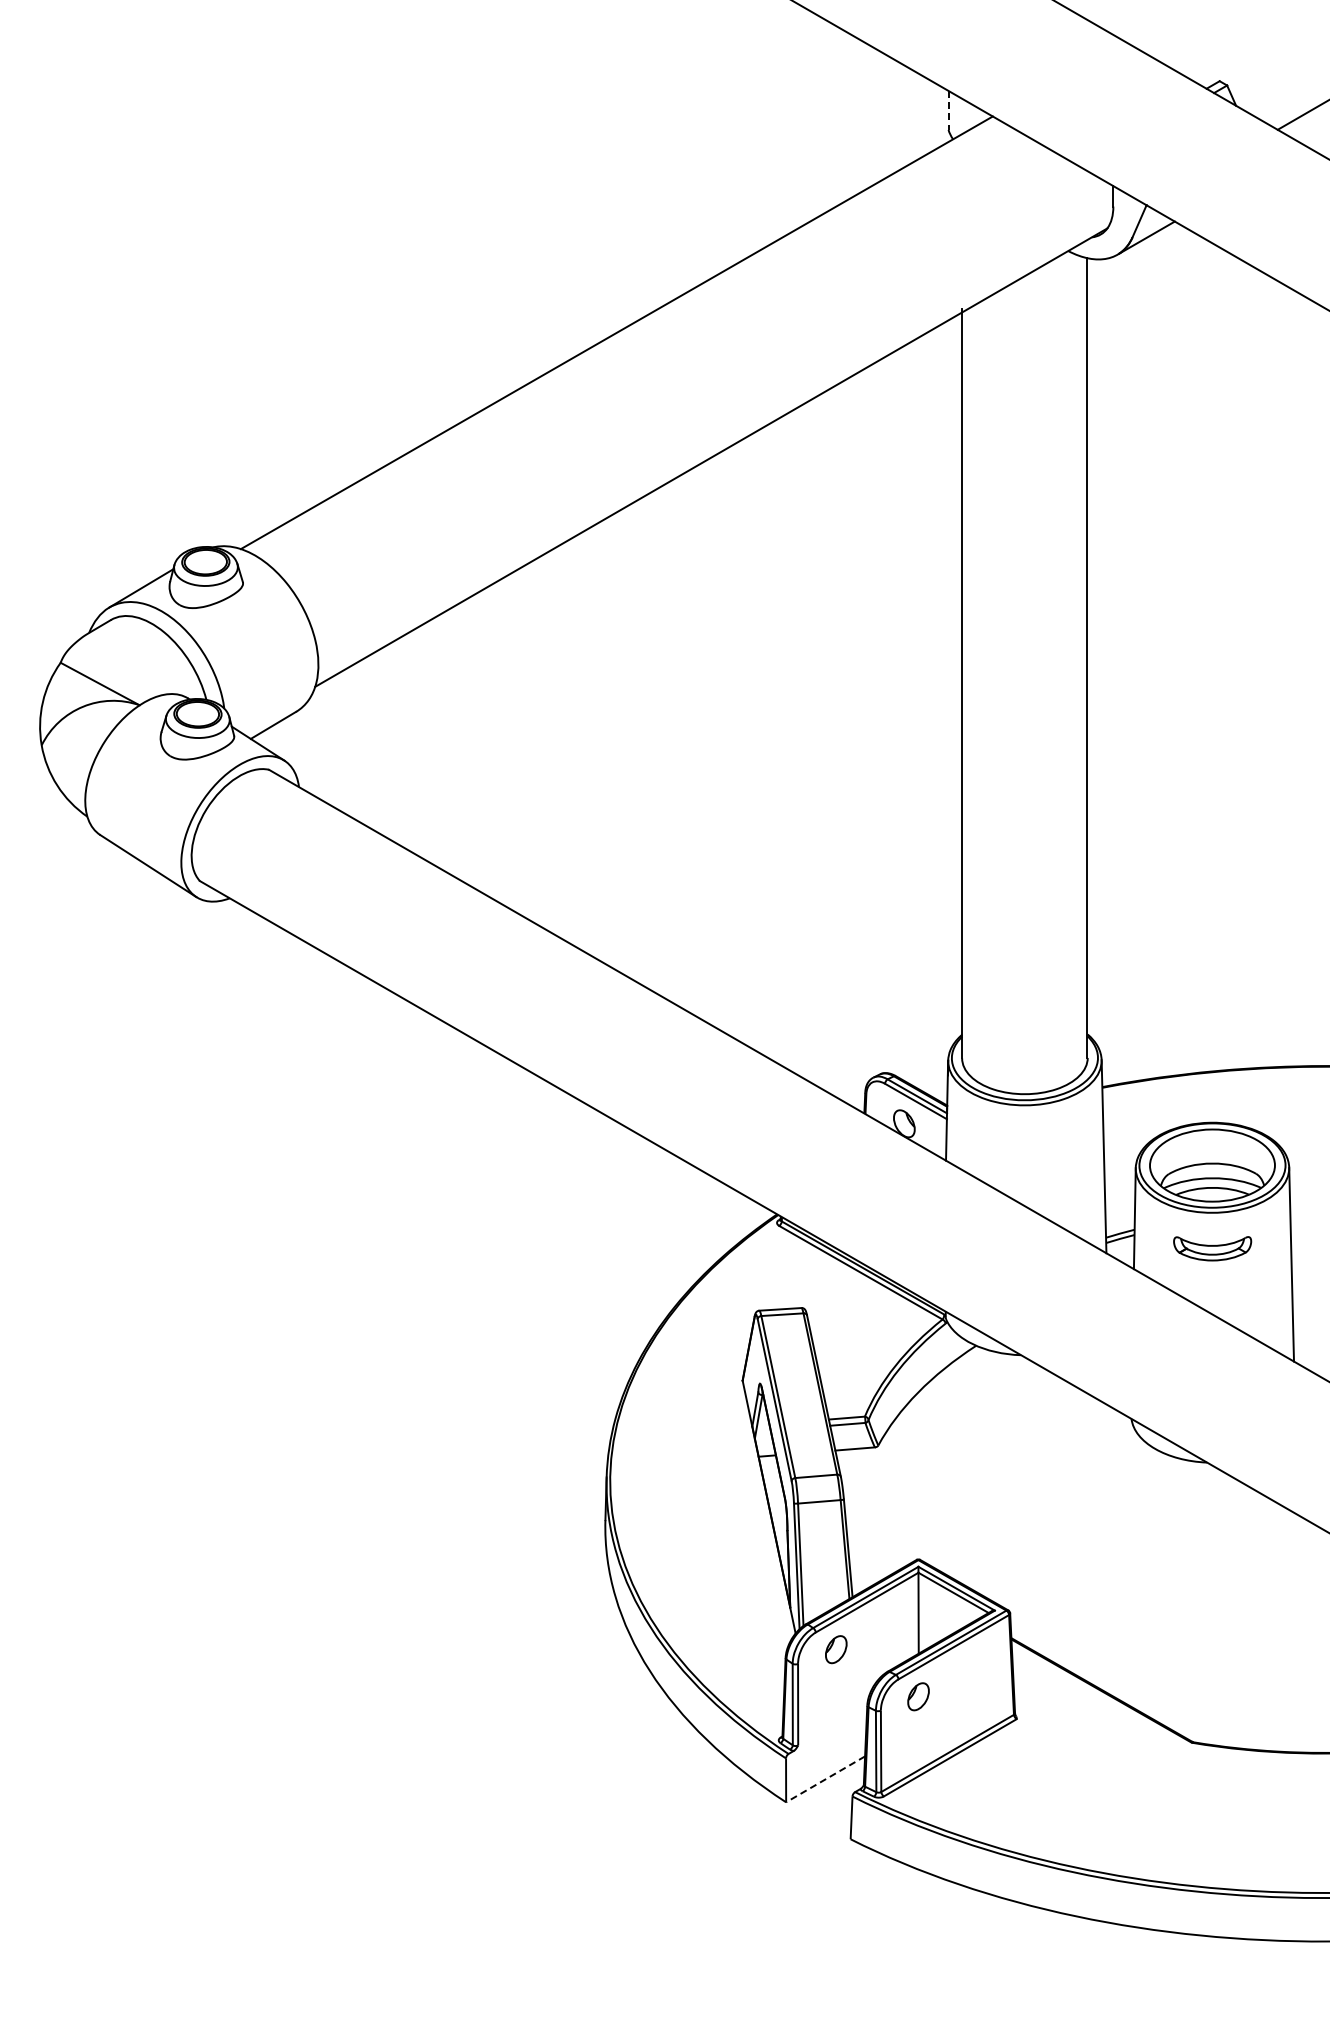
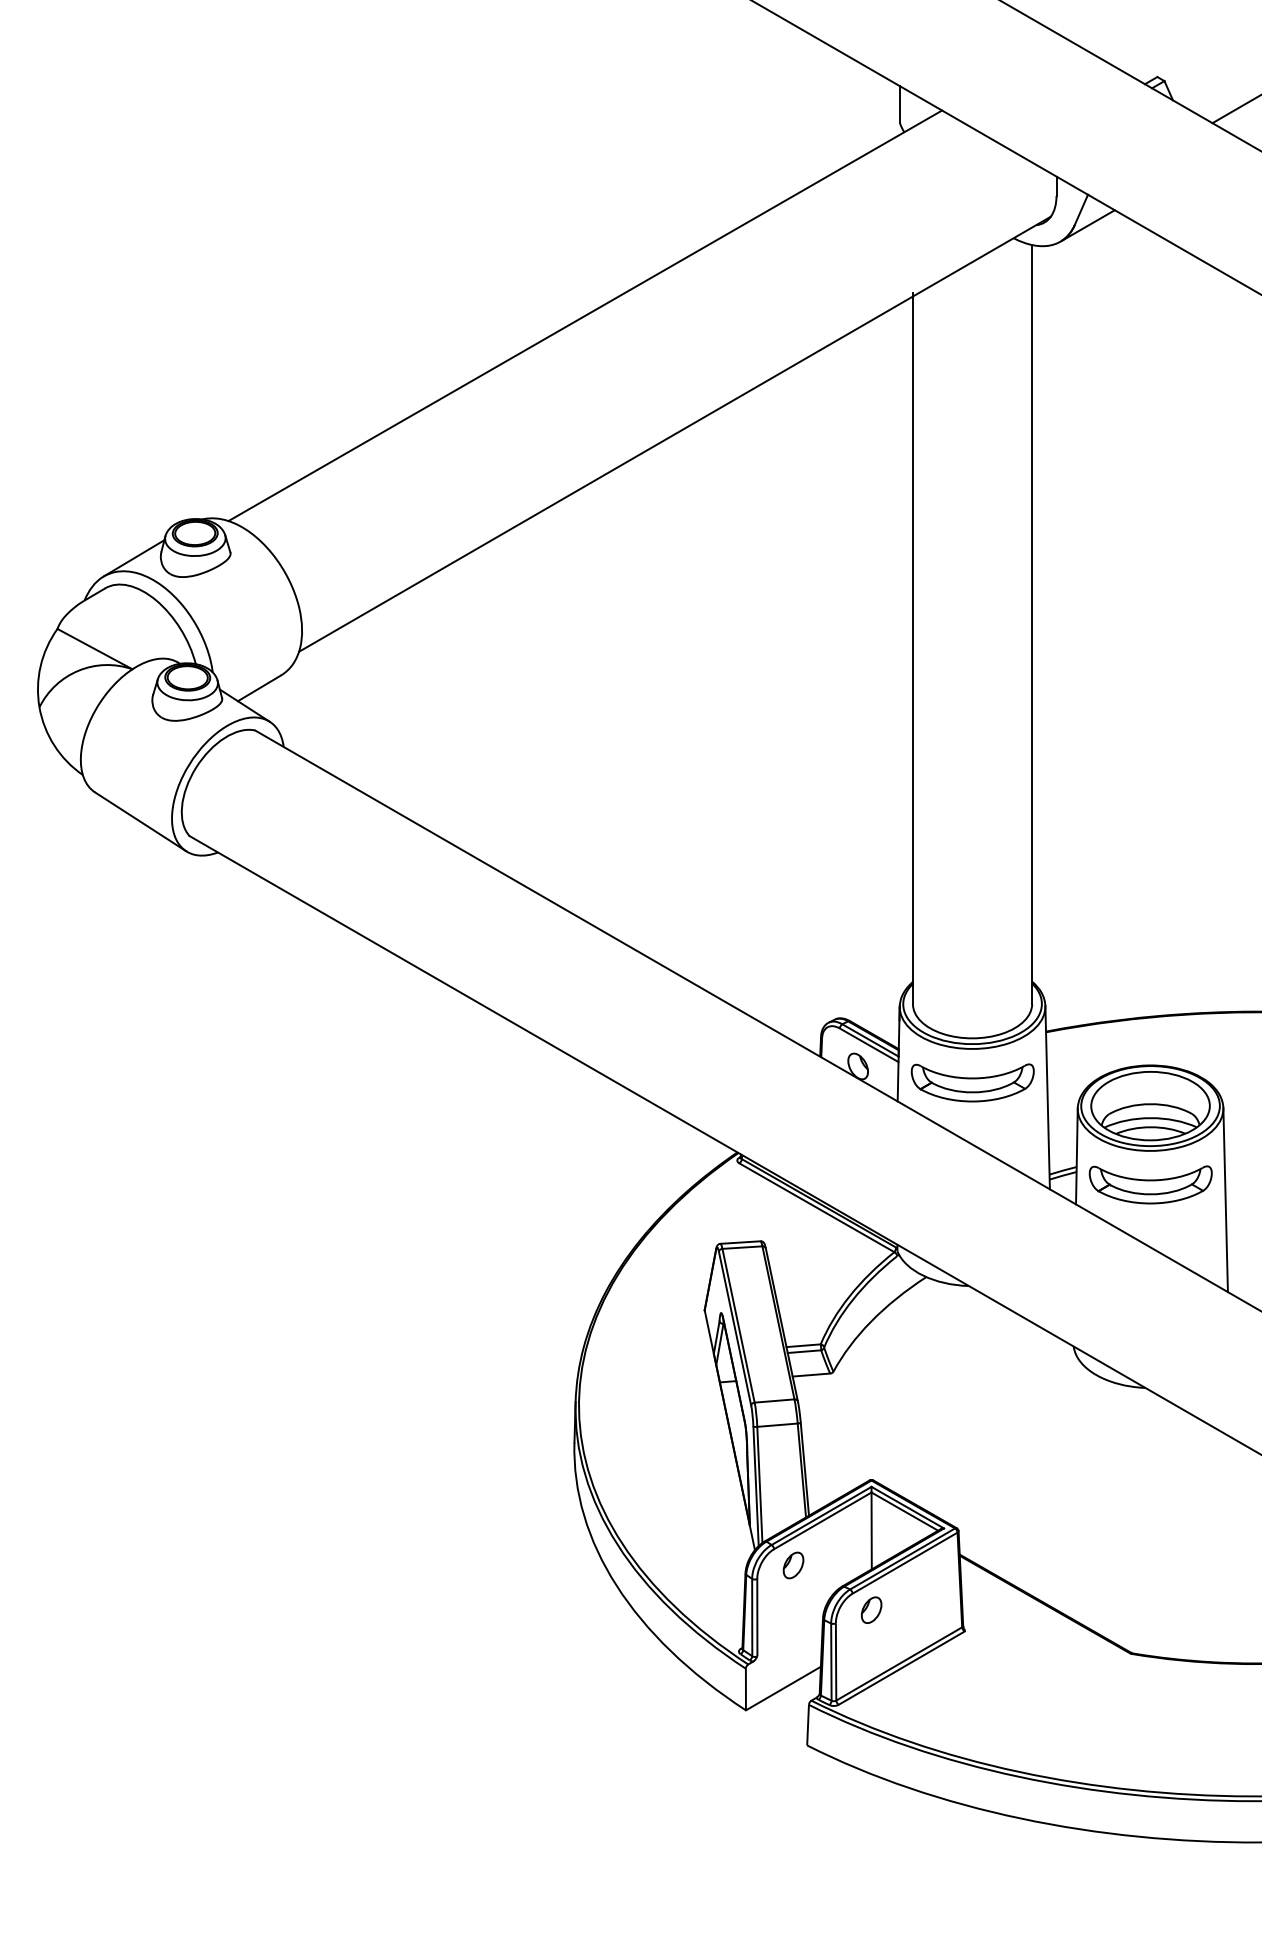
line: (948, 110) -> (900, 104), dashed -> solid
part: (1025, 1140) -> (973, 1082), added
part: (1212, 1248) -> (1150, 1184), size x1.67
line: (825, 1779) -> (783, 1688), dashed -> solid

